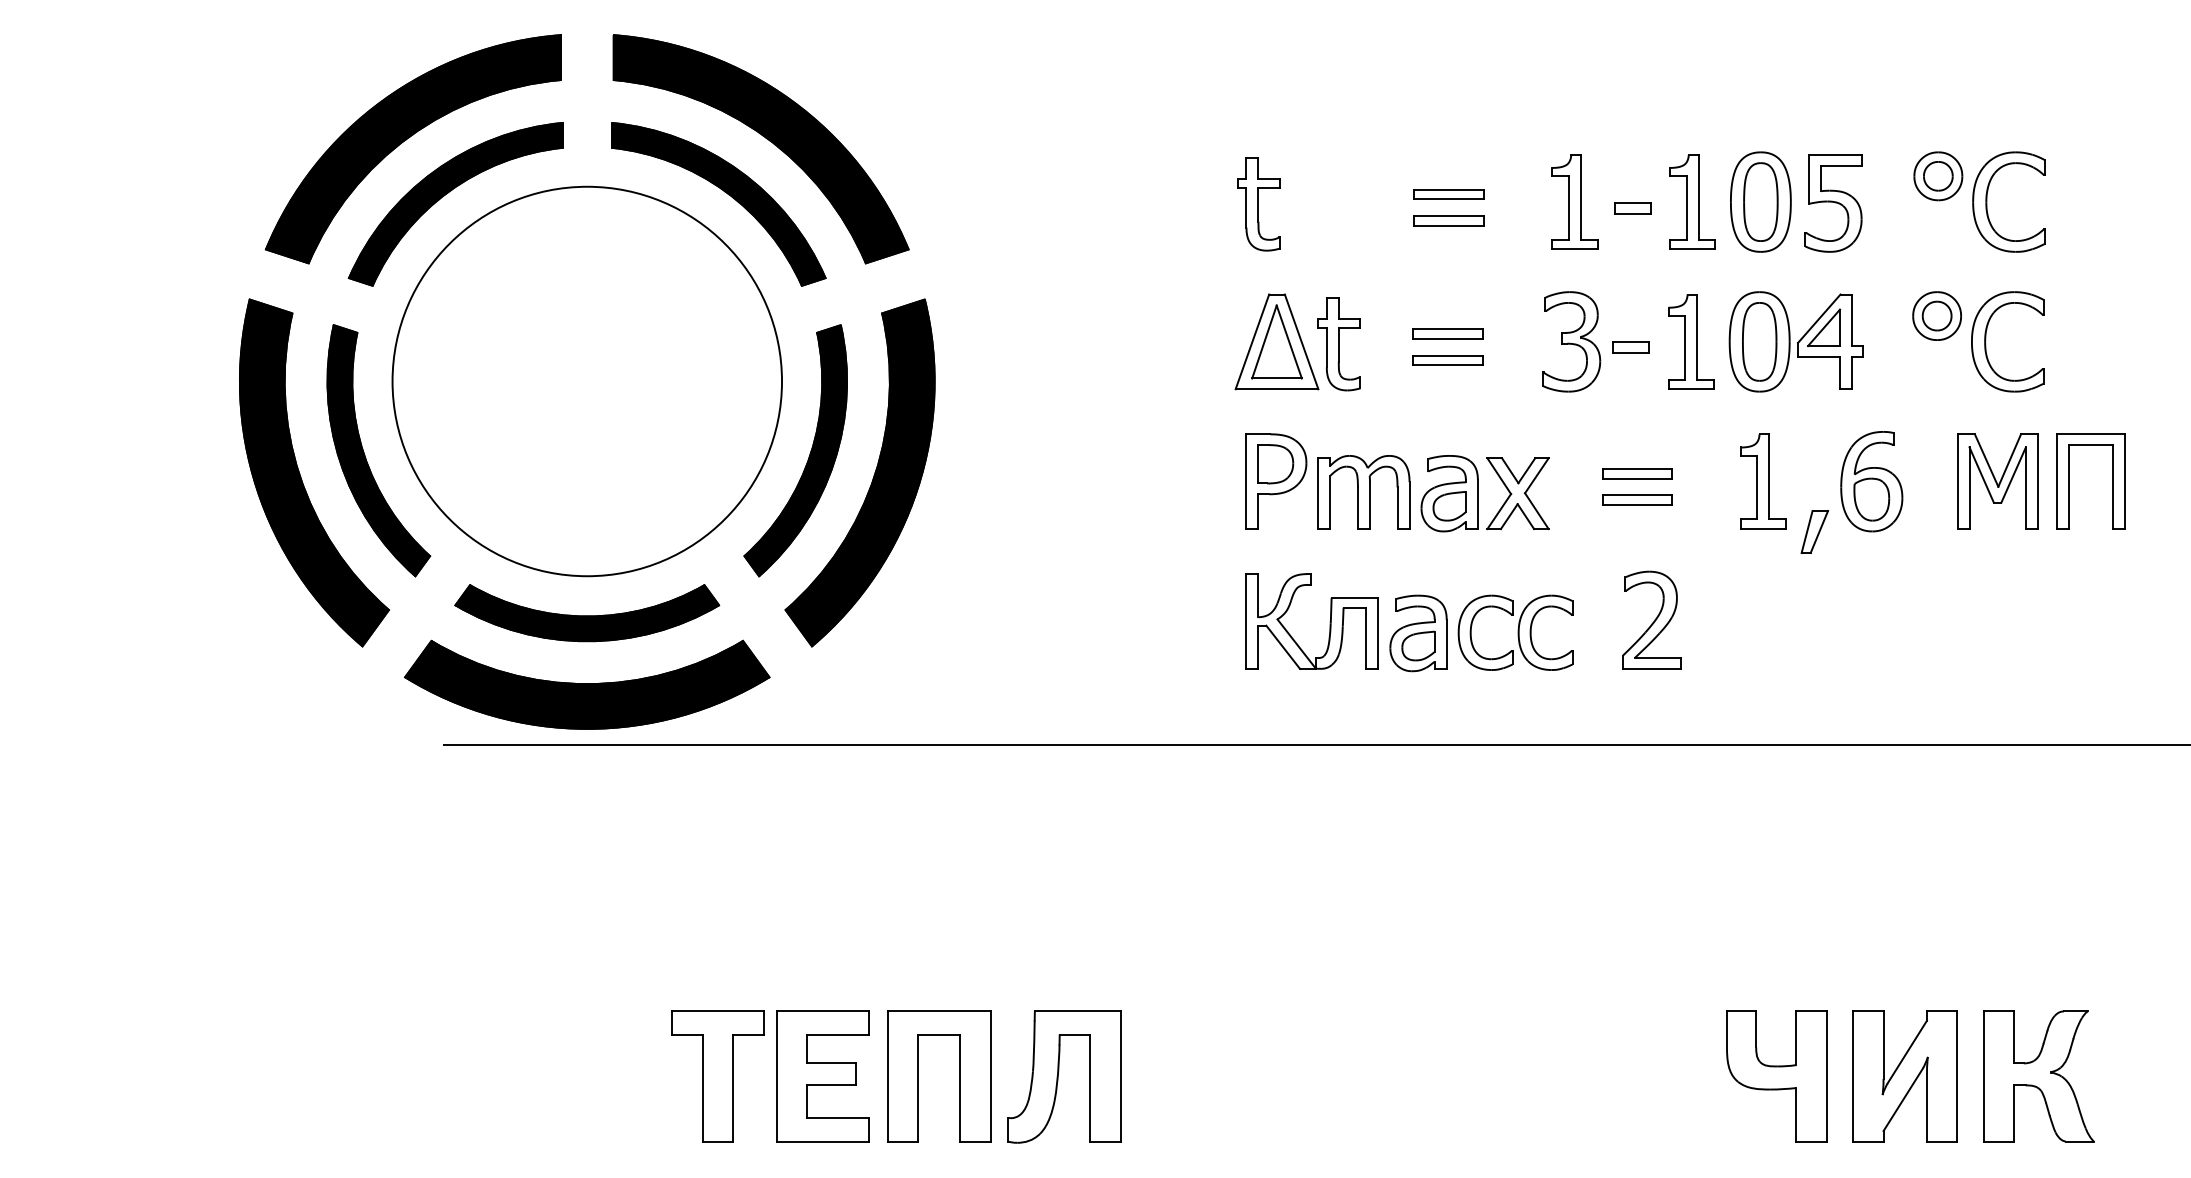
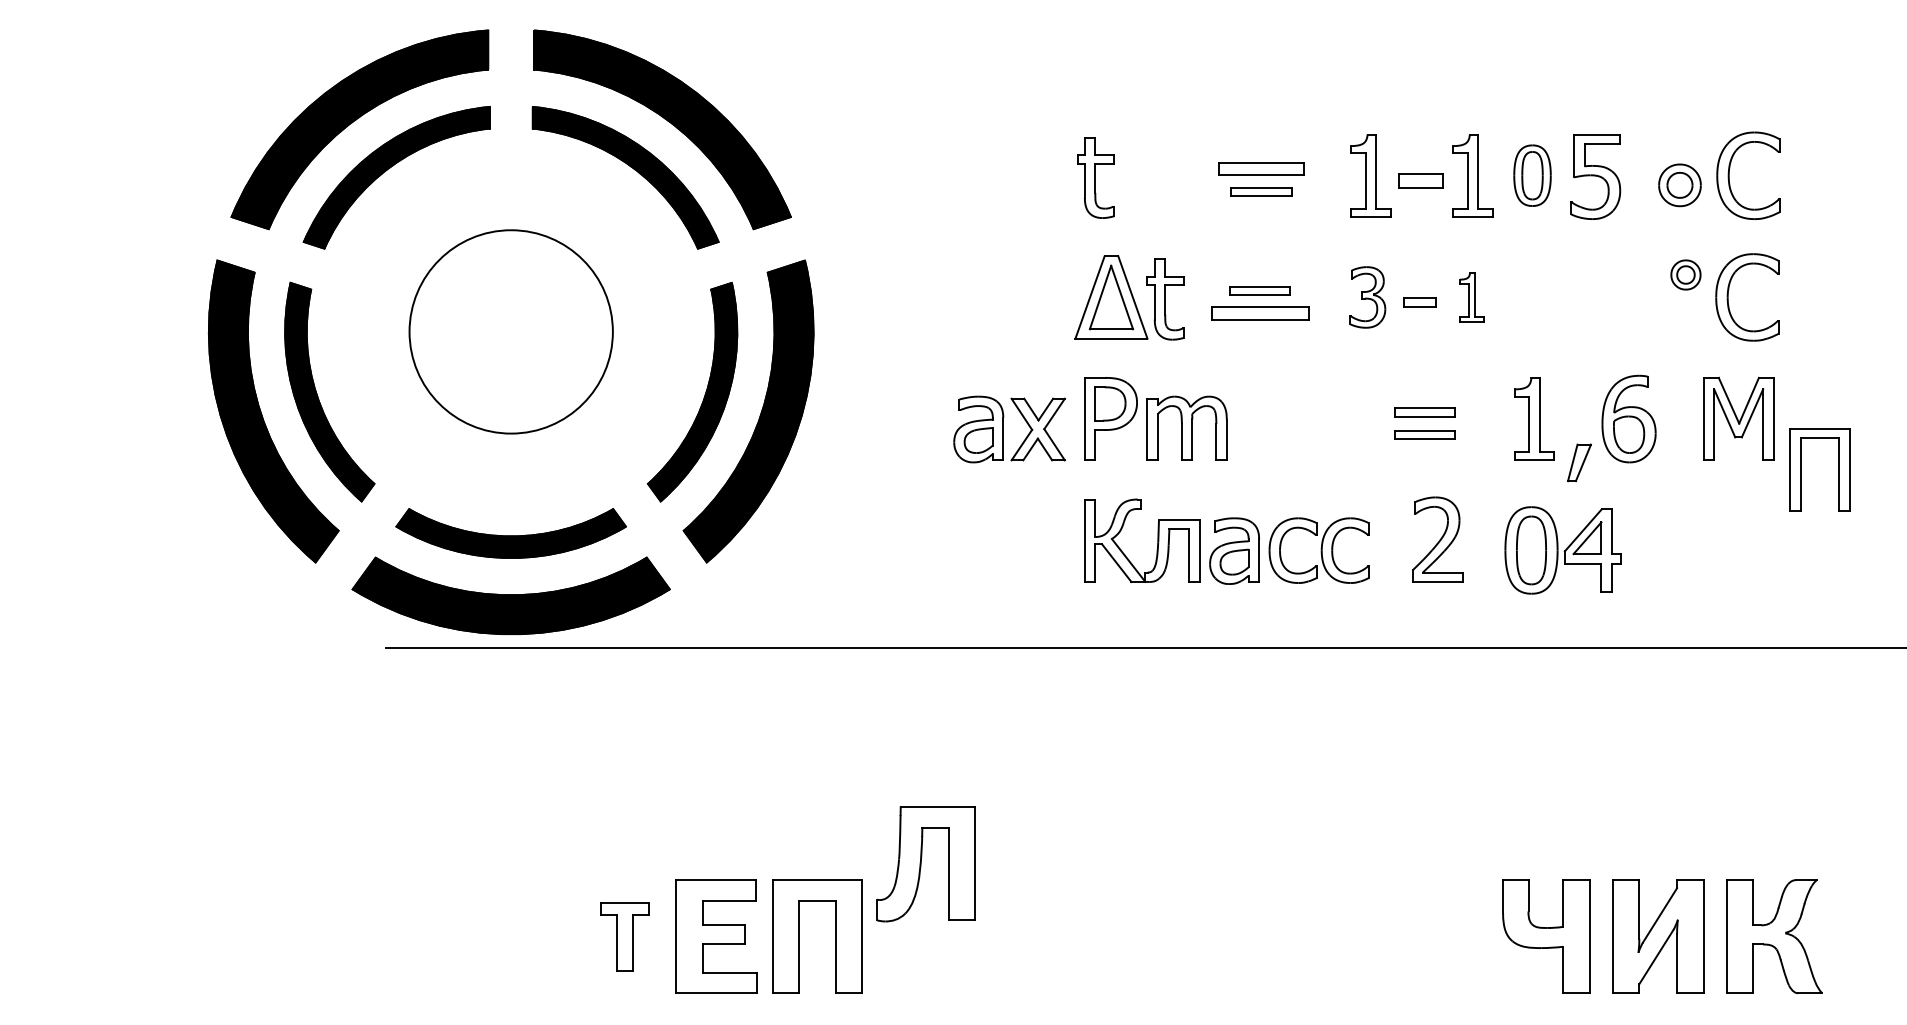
part: (1937, 176) -> (1679, 185), moved
part: (1449, 193) -> (1261, 168), size x1.4
part: (1760, 201) -> (1532, 175), size x0.7
part: (1632, 207) -> (1420, 180), size x1.4
part: (1936, 315) -> (1685, 274), size x0.7
part: (1571, 341) -> (1367, 297), size x0.7
part: (1690, 341) -> (1471, 297), size x0.6
part: (1795, 341) -> (1562, 550), moved
part: (1447, 360) -> (1259, 313), size x1.6
circle: (586, 381) -> (510, 331), size x0.6
part: (2069, 480) -> (1801, 469), moved
part: (1485, 493) -> (1009, 429), moved
part: (717, 1076) -> (624, 936), size x0.6
part: (1063, 1077) -> (925, 864), moved

